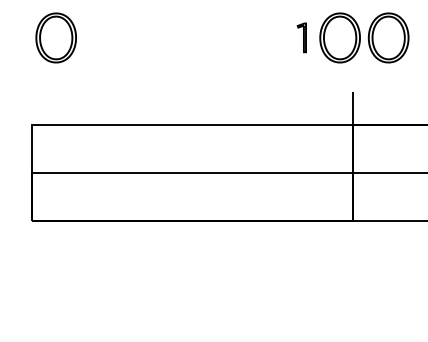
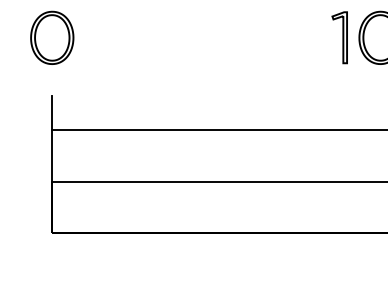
part: (55, 37) -> (51, 37), moved
part: (301, 37) -> (339, 37), size x1.67
line: (32, 108) -> (52, 113), added

